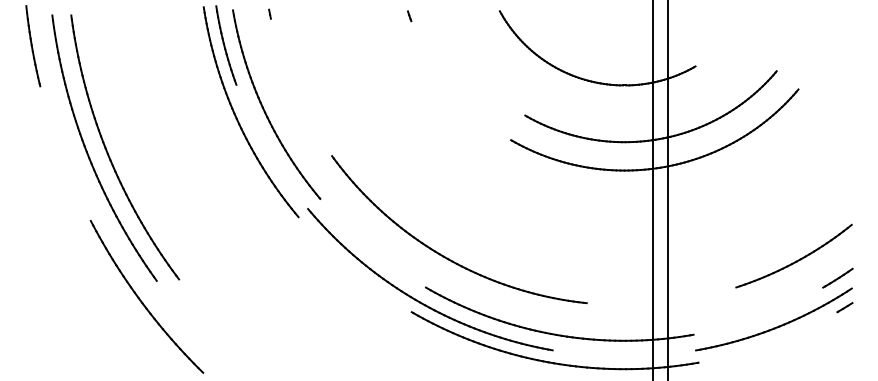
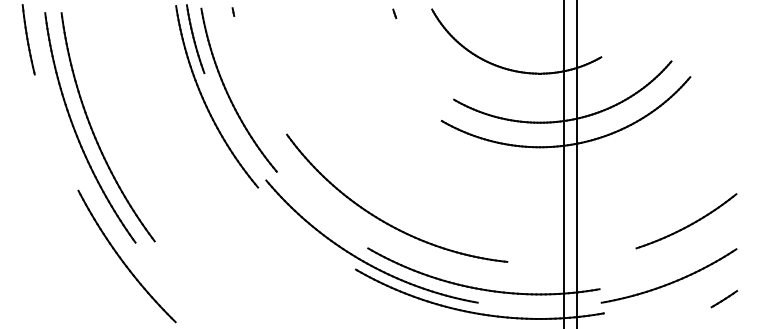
line: (409, 16) -> (394, 14), moved
line: (837, 277) -> (724, 298), moved
line: (844, 307) -> (730, 265), removed

